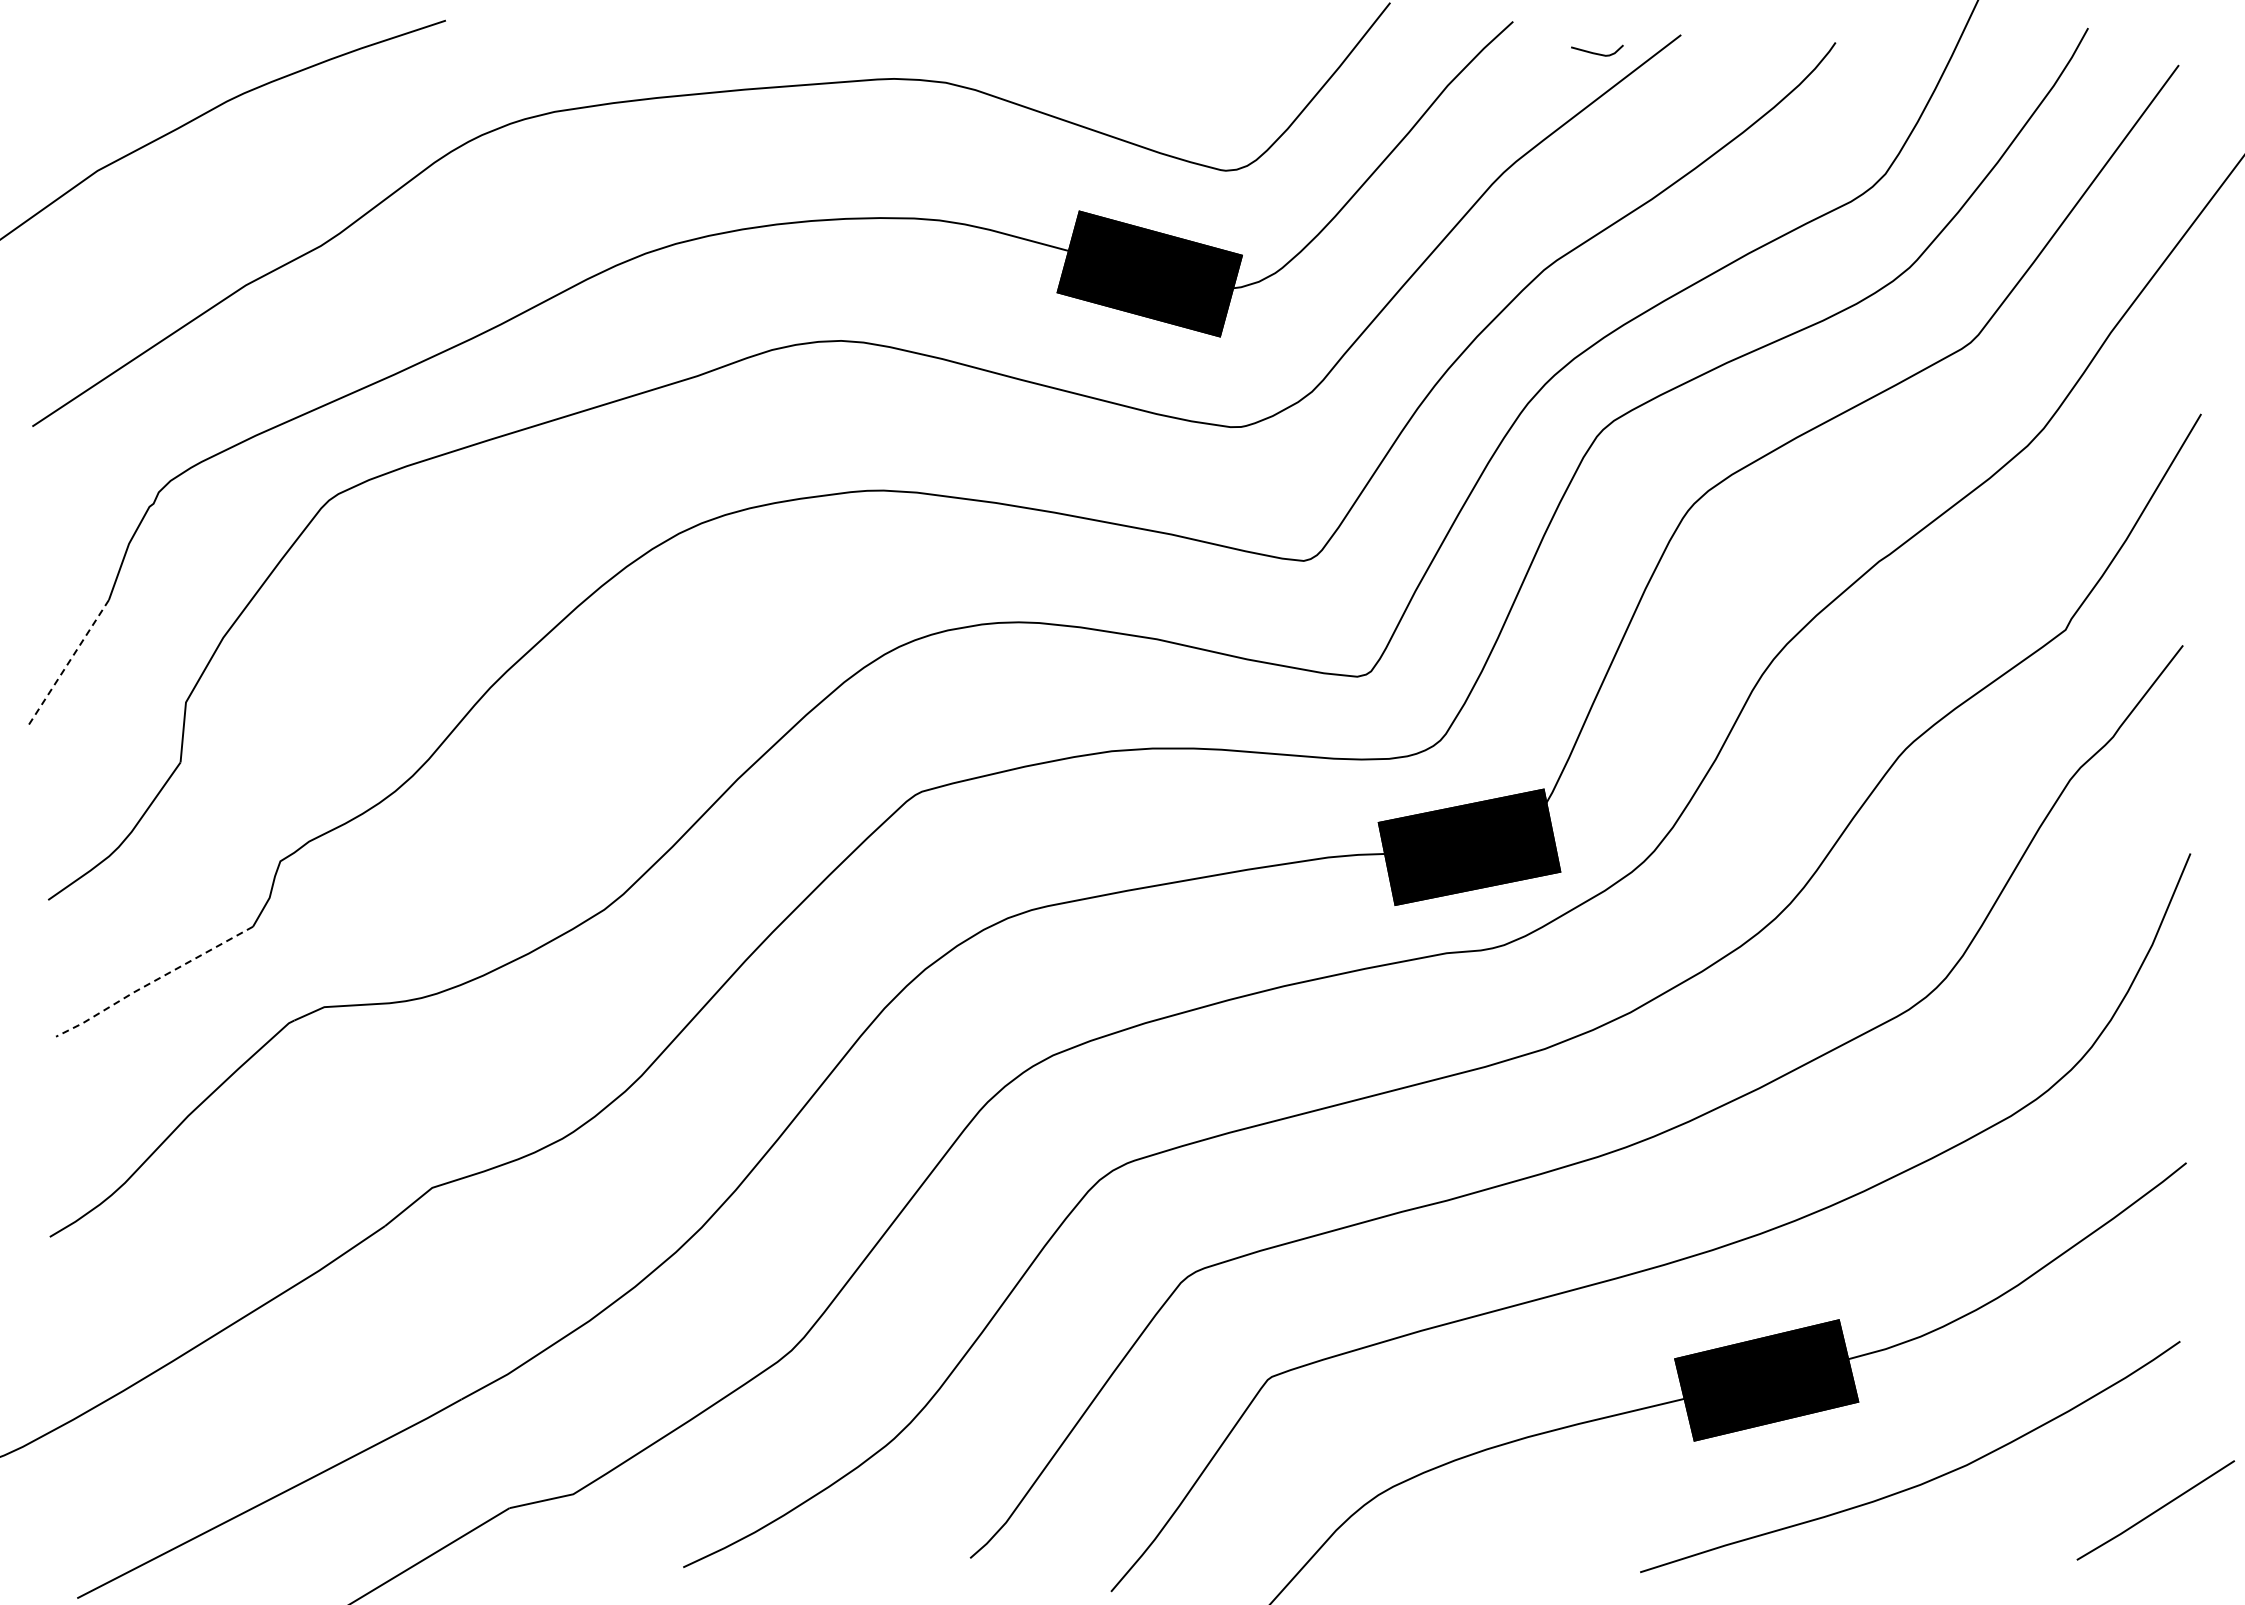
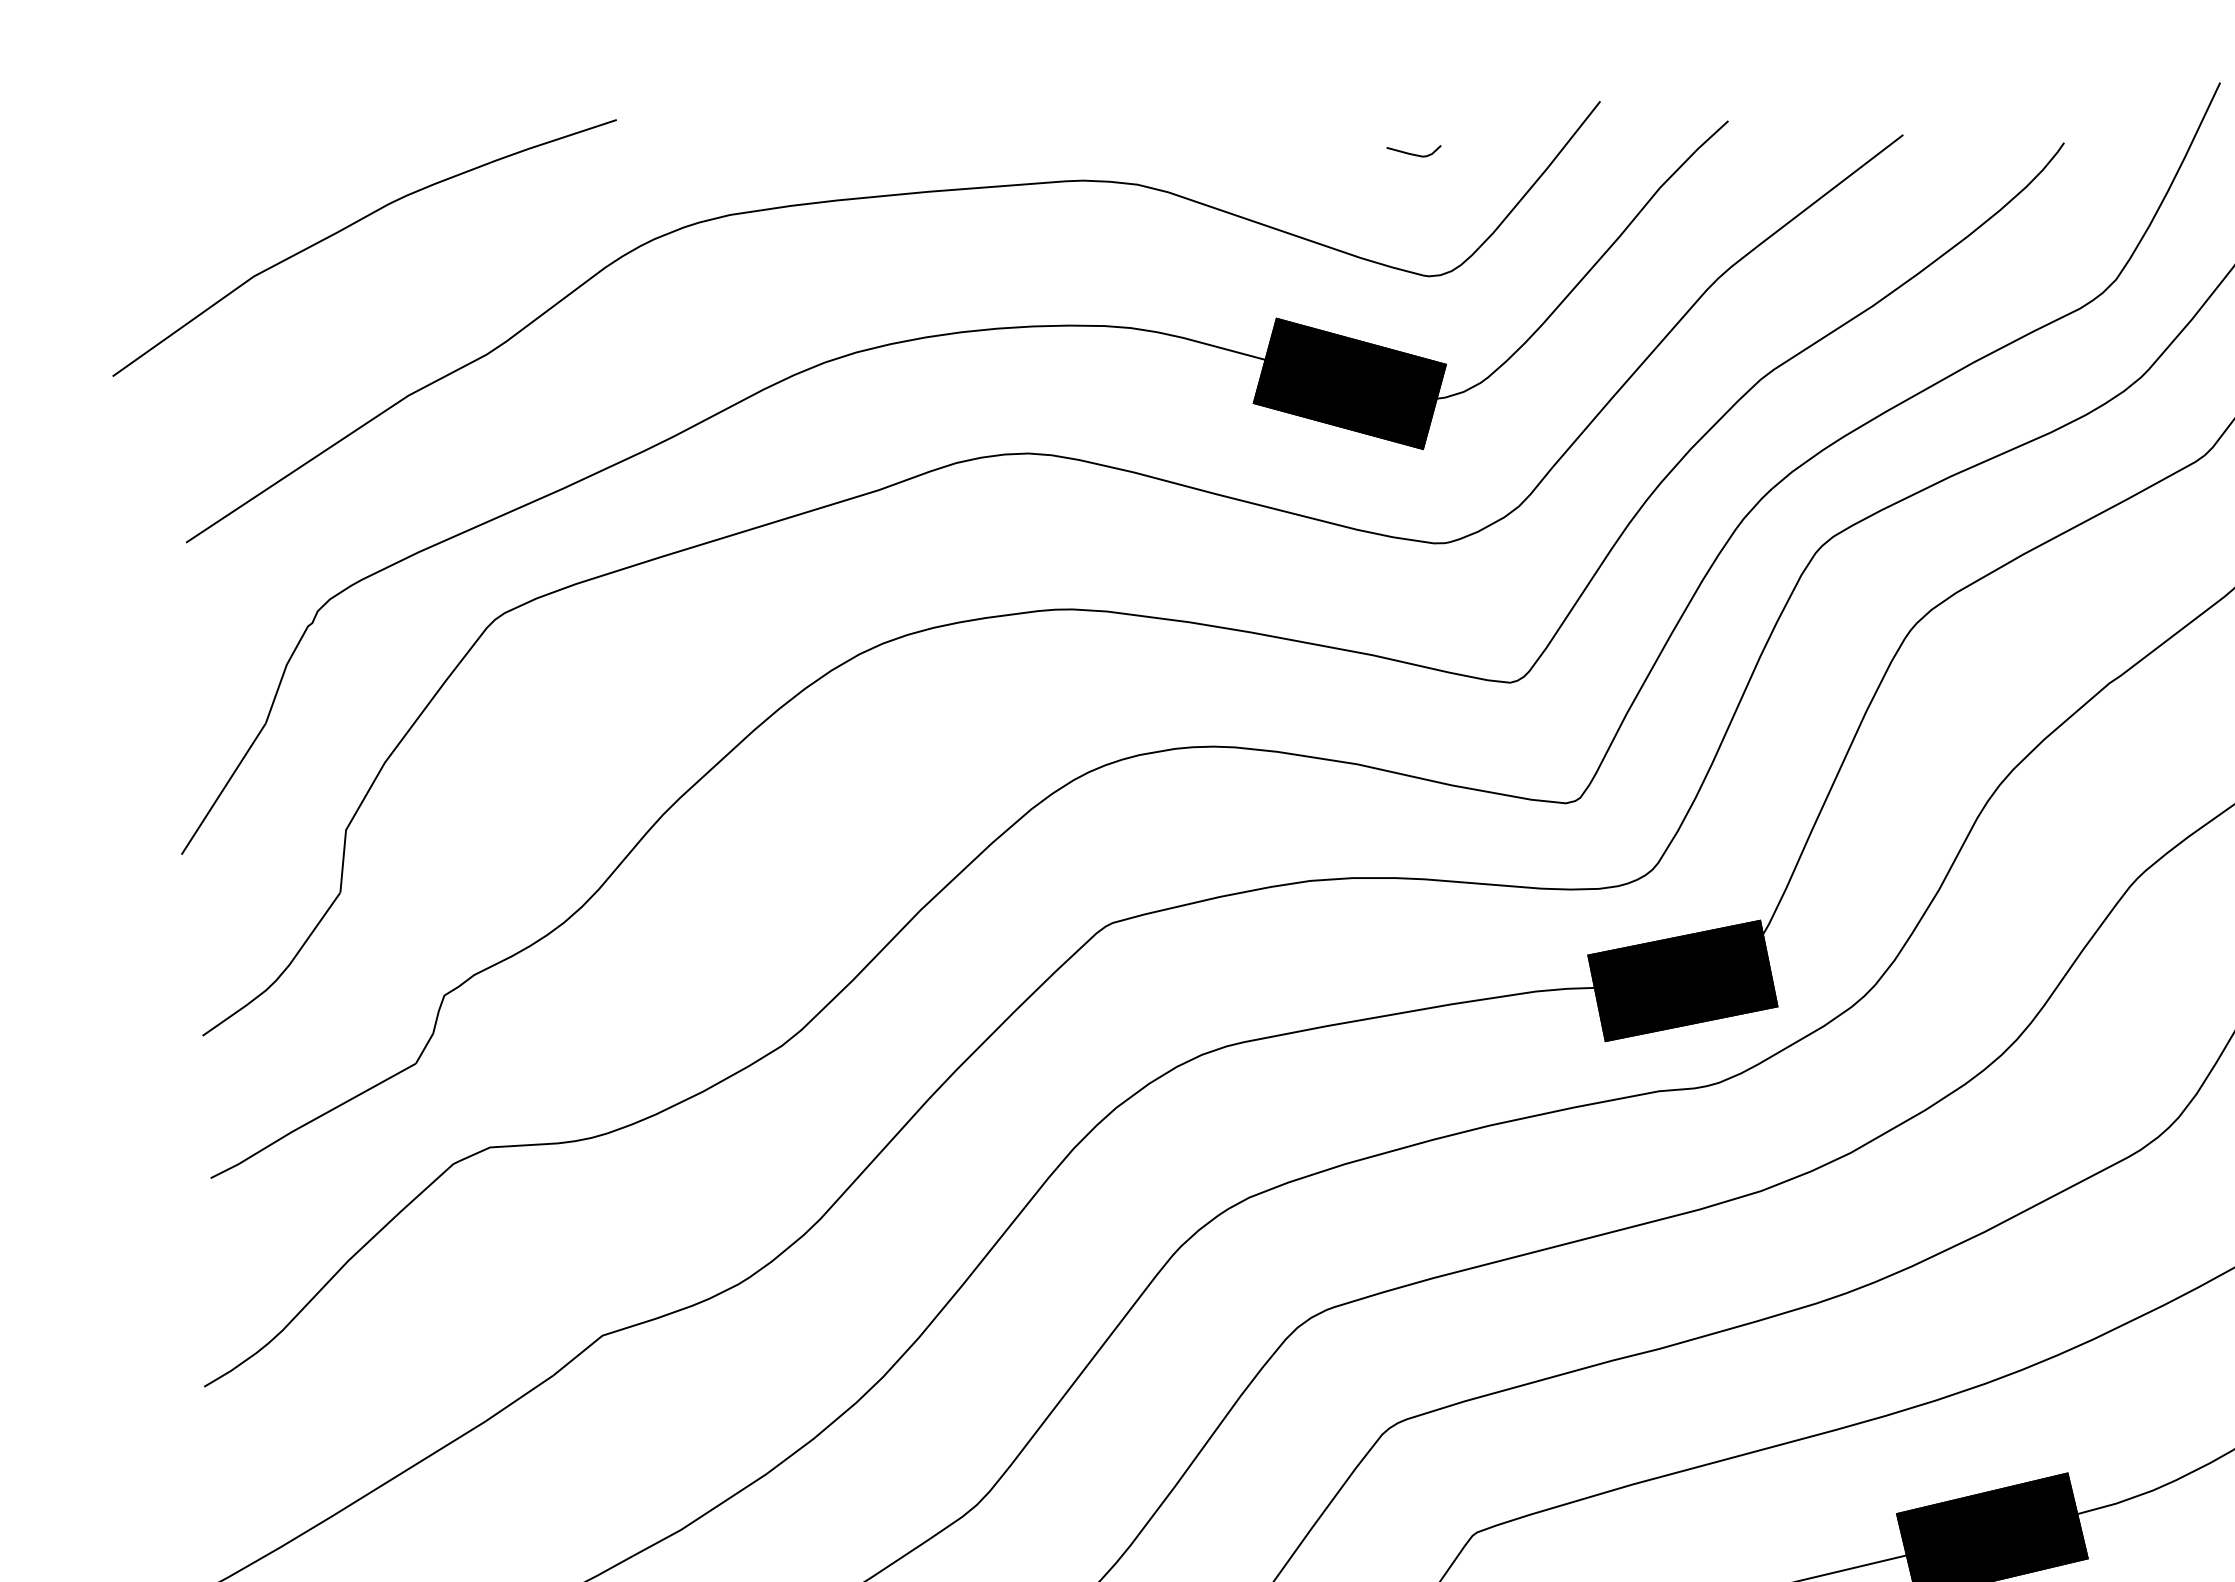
curve: (1595, 52) -> (1412, 153), moved
line: (68, 663) -> (223, 789), dashed -> solid
line: (153, 981) -> (312, 1120), dashed -> solid

